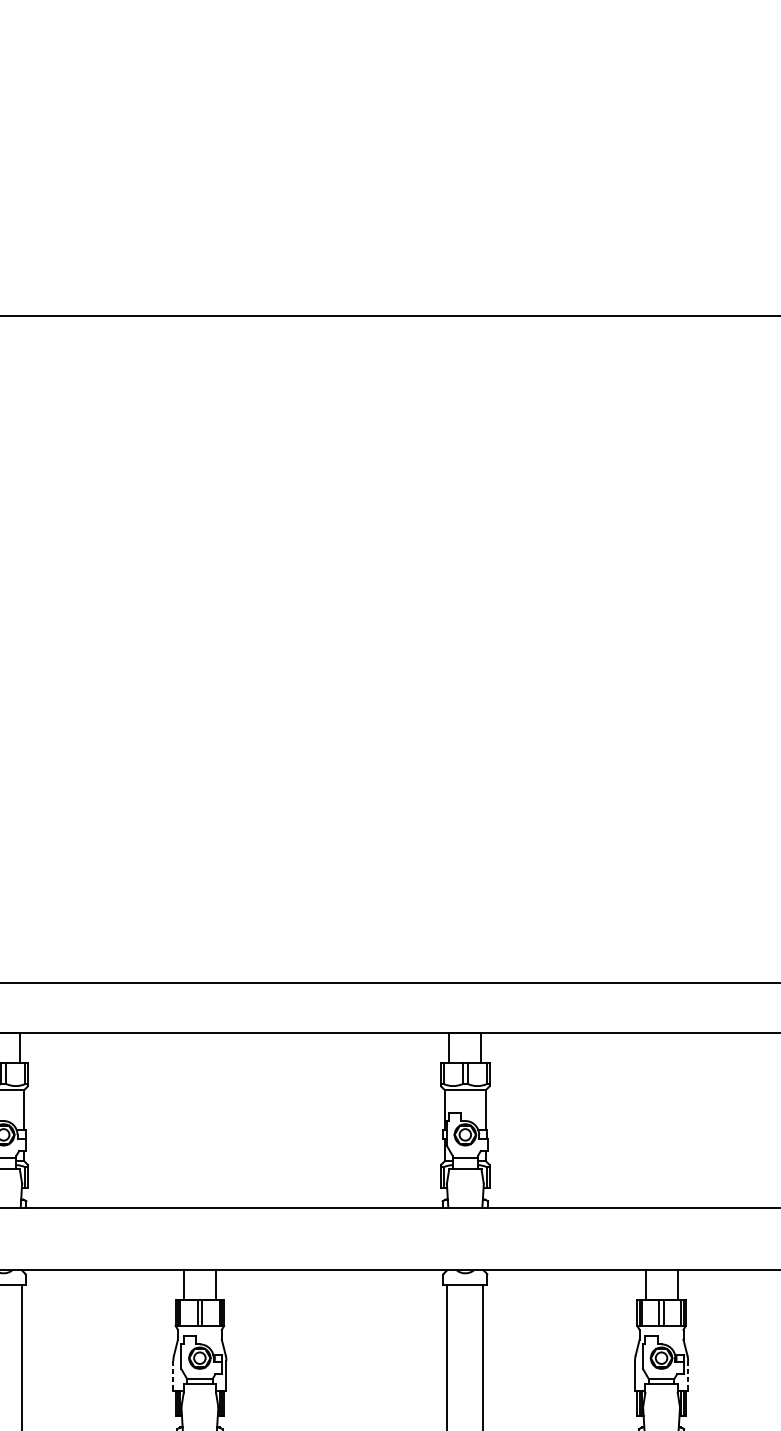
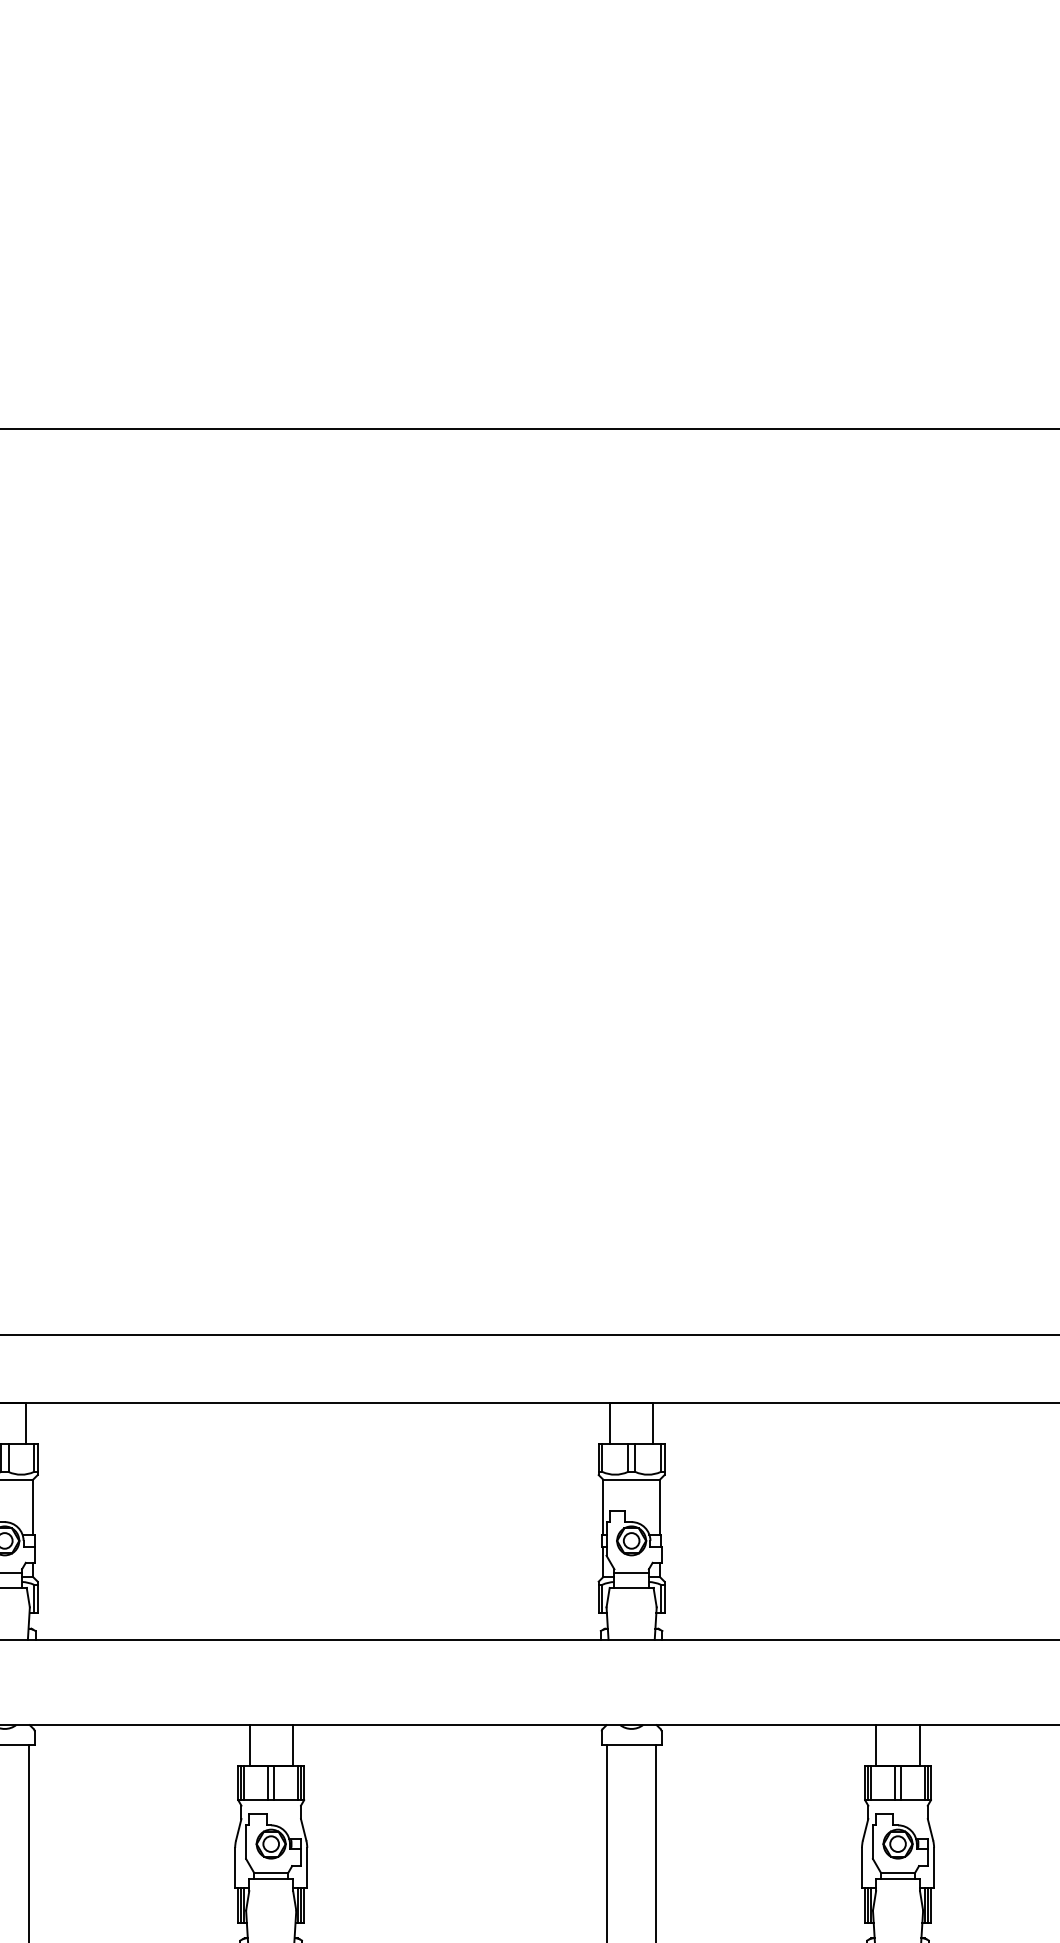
line: (173, 1376) -> (235, 1868), dashed -> solid
line: (688, 1376) -> (934, 1868), dashed -> solid

